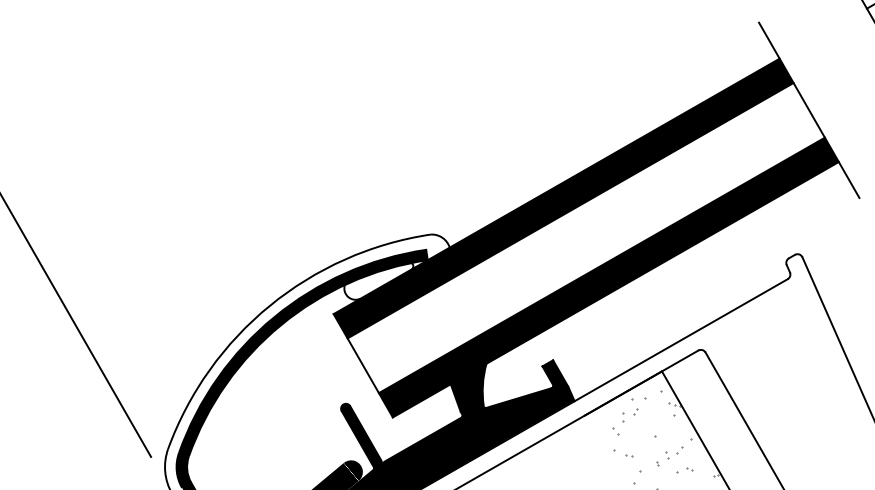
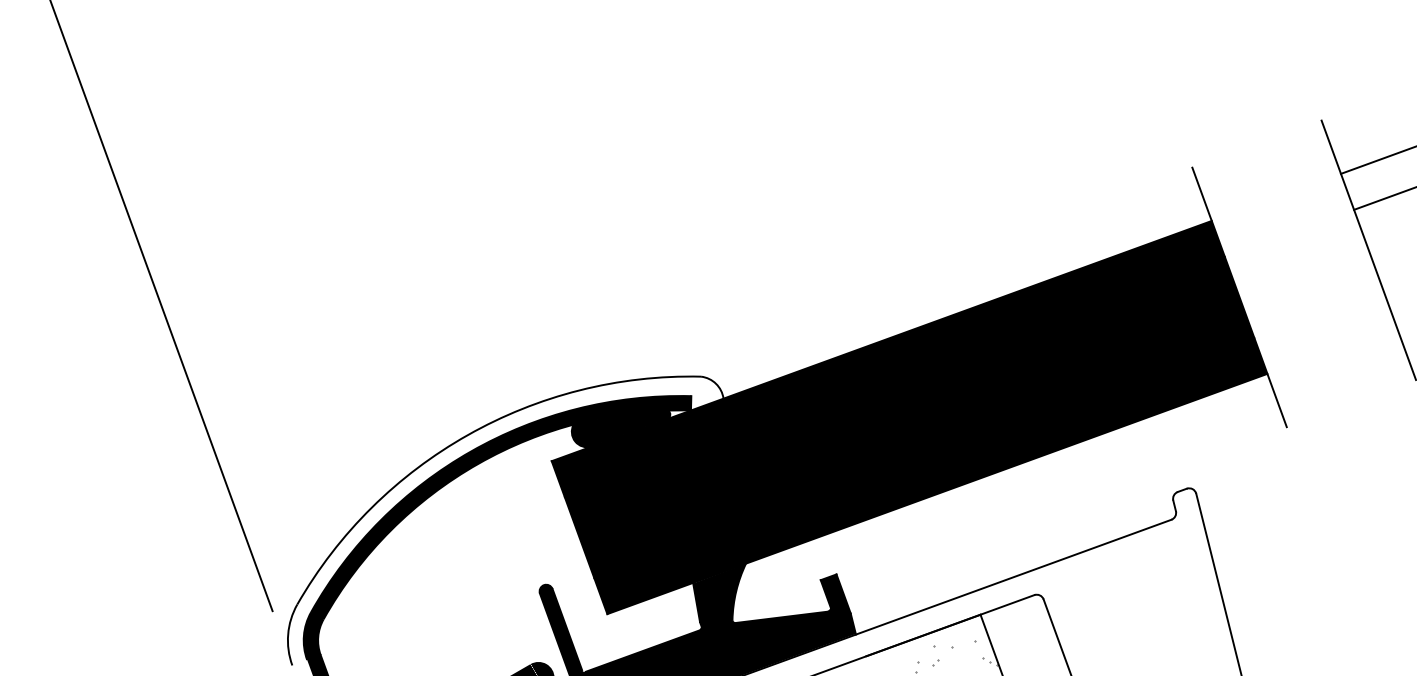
fill: (586, 238) -> (909, 417), added
fill: (379, 281) -> (621, 428), added

